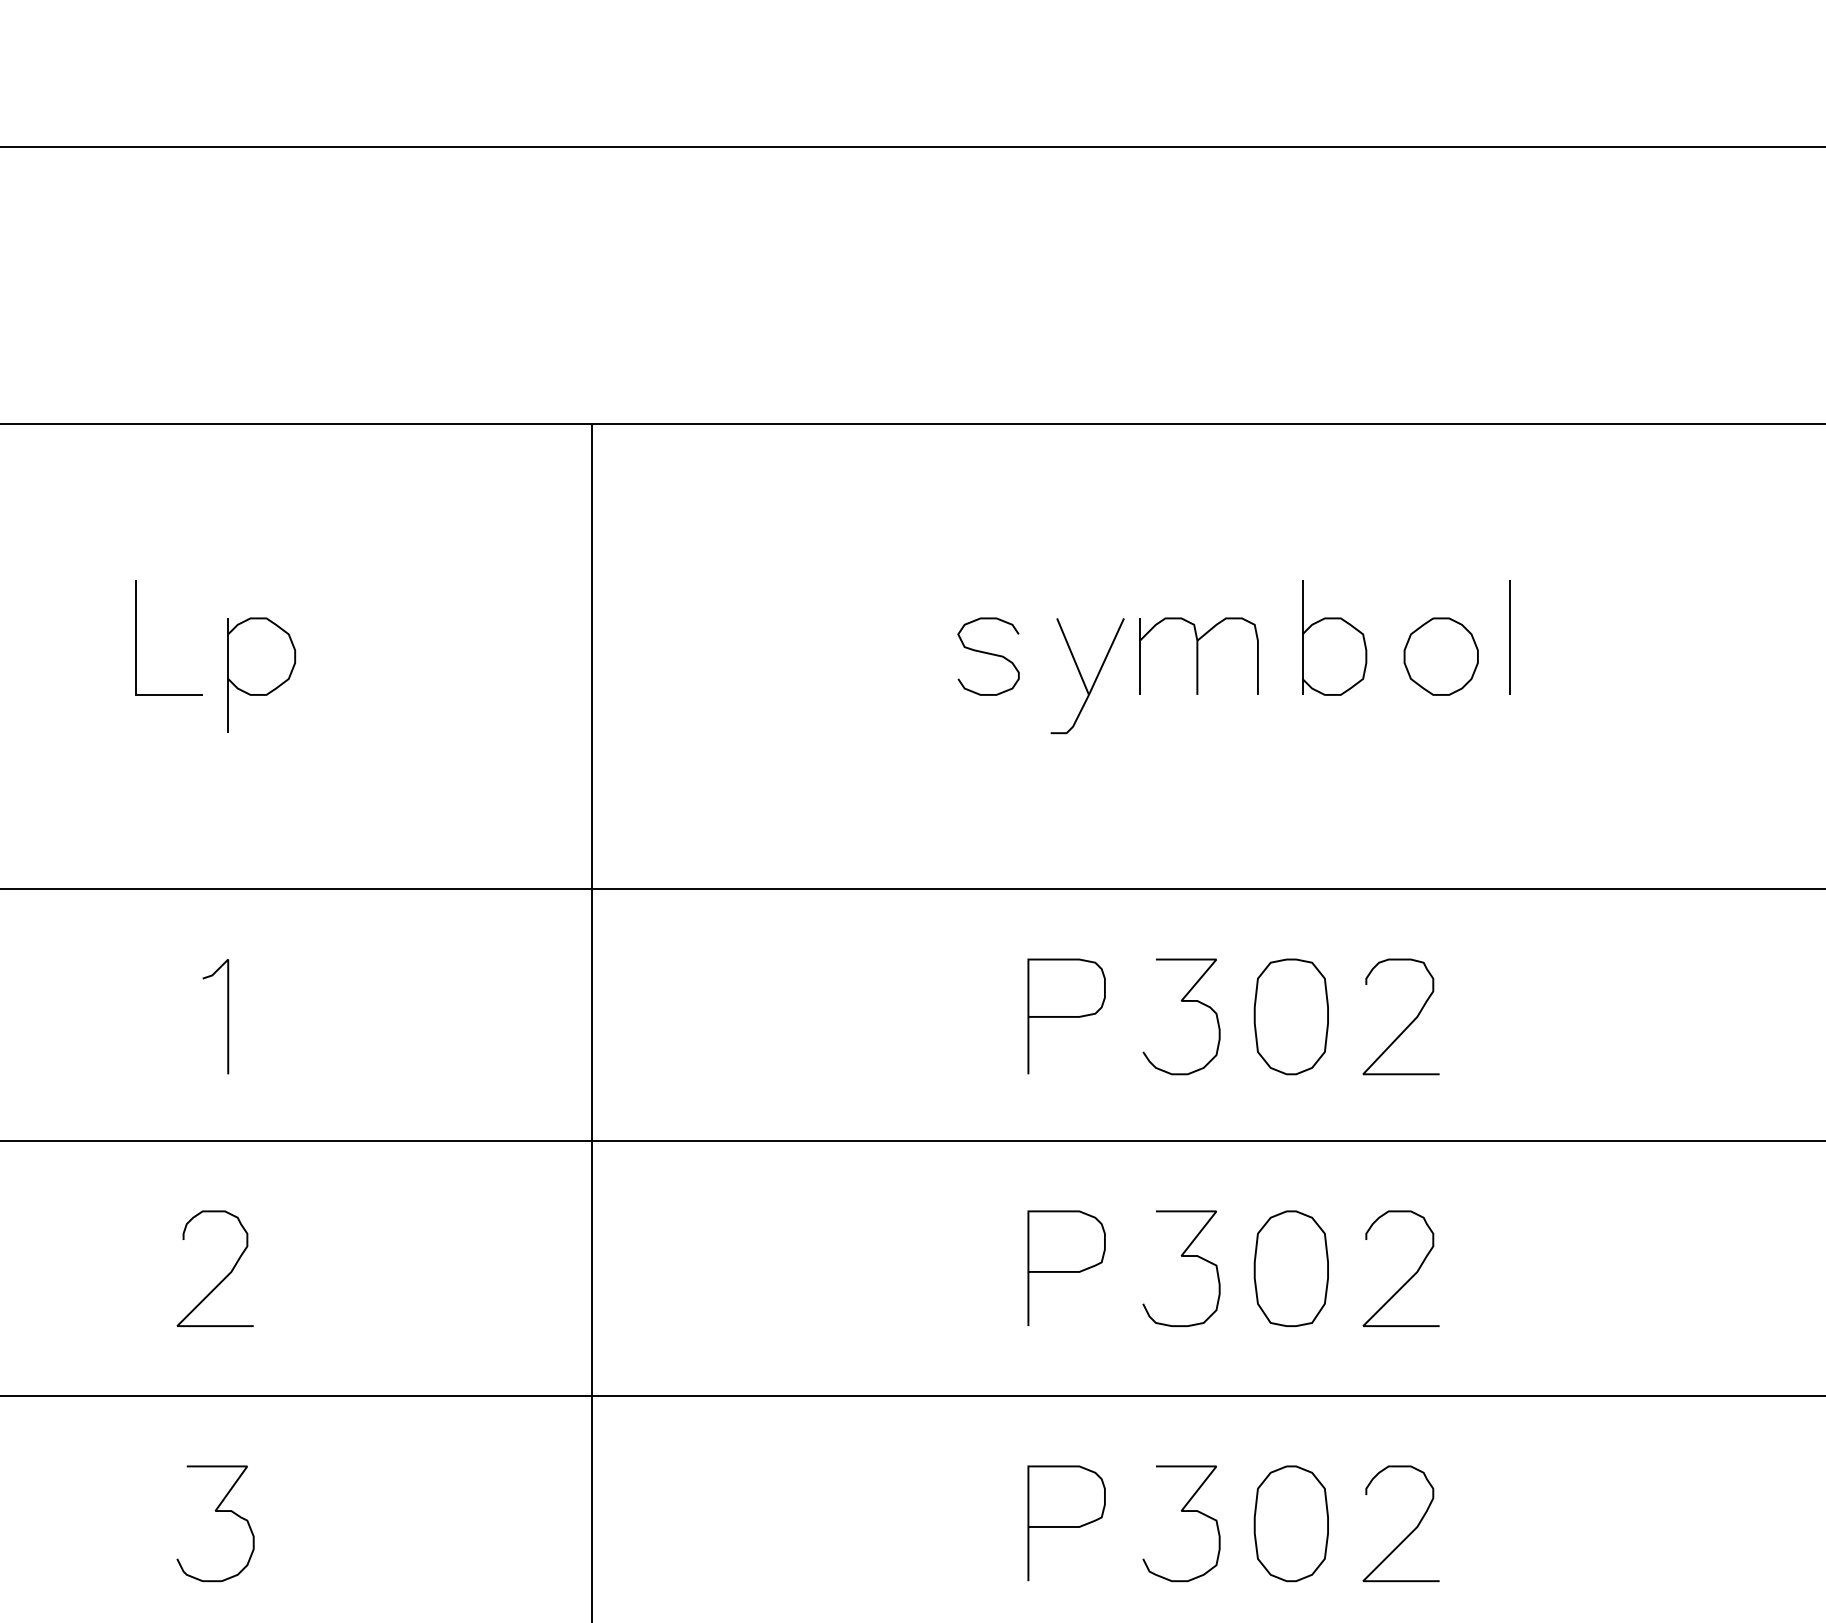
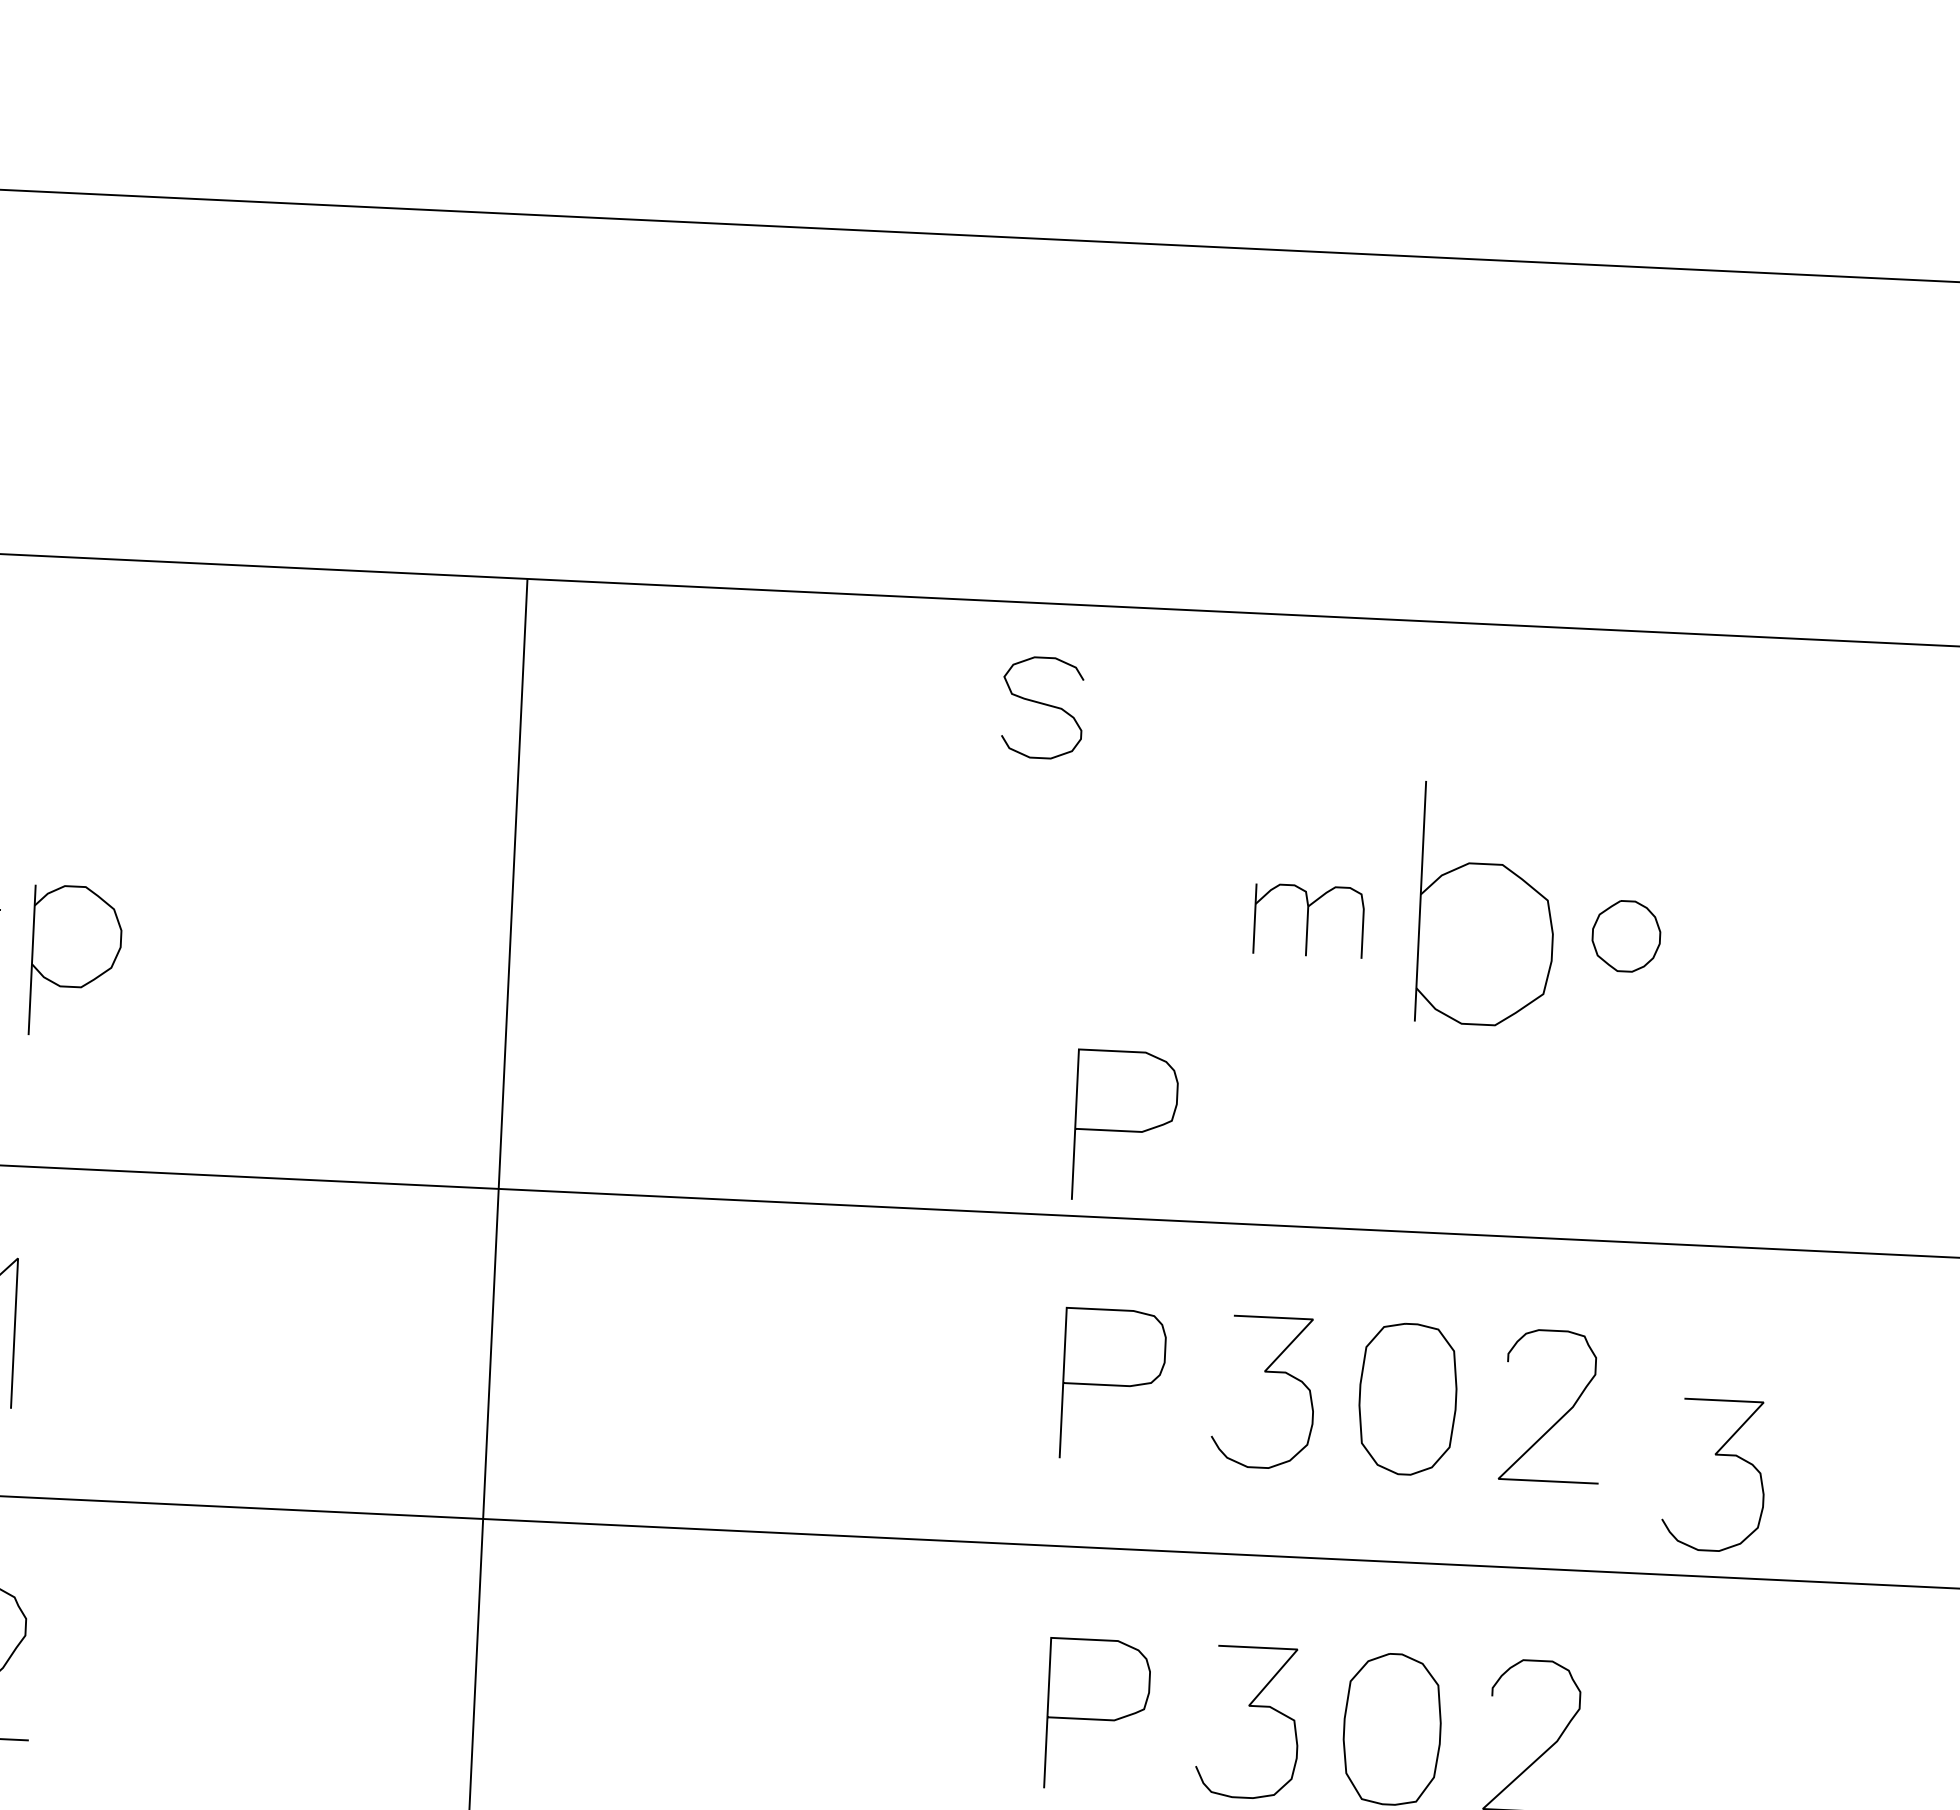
part: (1334, 637) -> (1487, 904), size x1.6
line: (1509, 637) -> (1717, 915), removed
curve: (988, 654) -> (1042, 705), moved
part: (1198, 655) -> (1308, 919), size x0.7
part: (1440, 656) -> (1625, 936), size x0.7
part: (261, 674) -> (75, 960), moved
part: (1087, 676) -> (1161, 940), removed
curve: (1066, 822) -> (1125, 1130), added
curve: (1527, 1048) -> (1715, 1455), added

